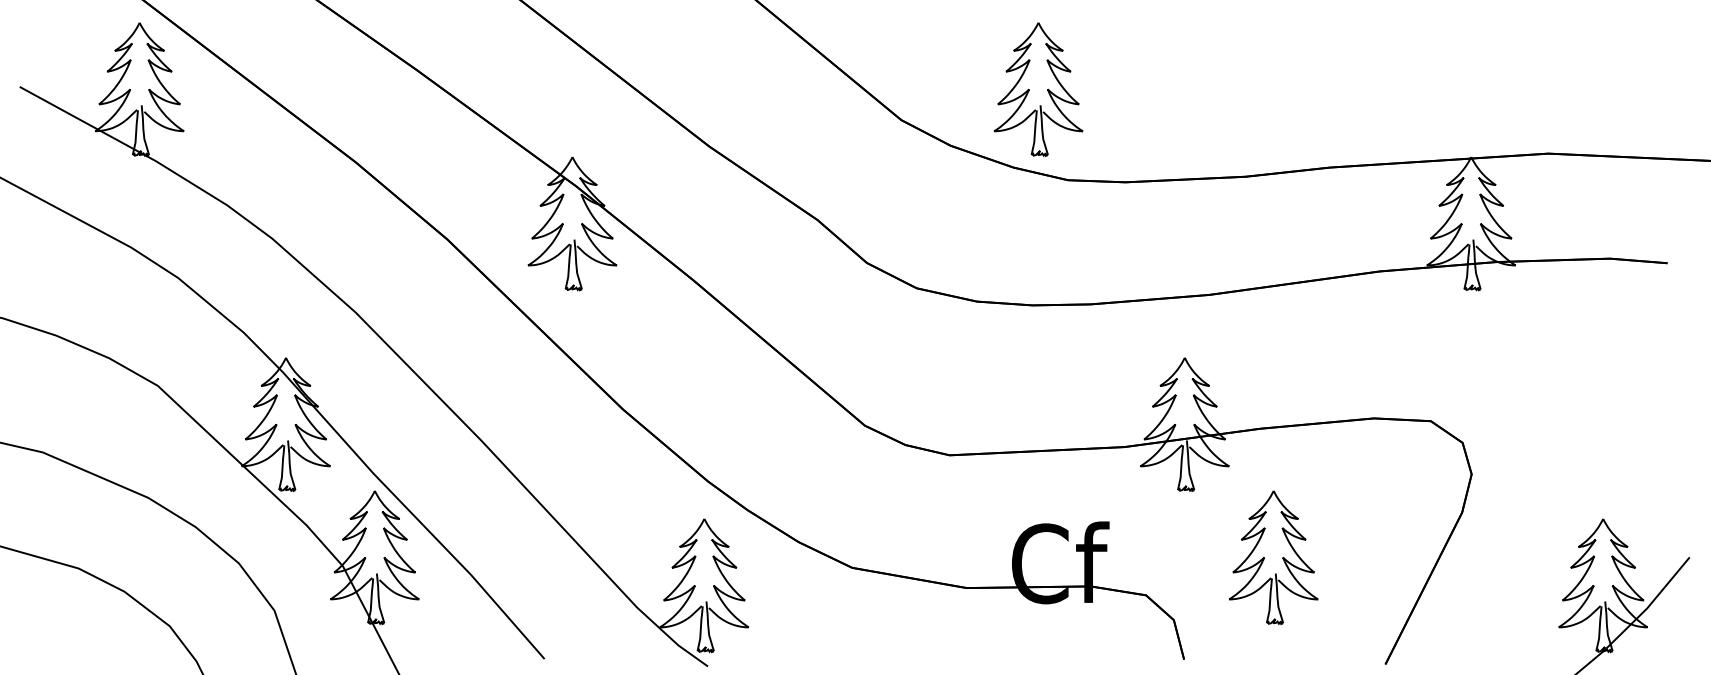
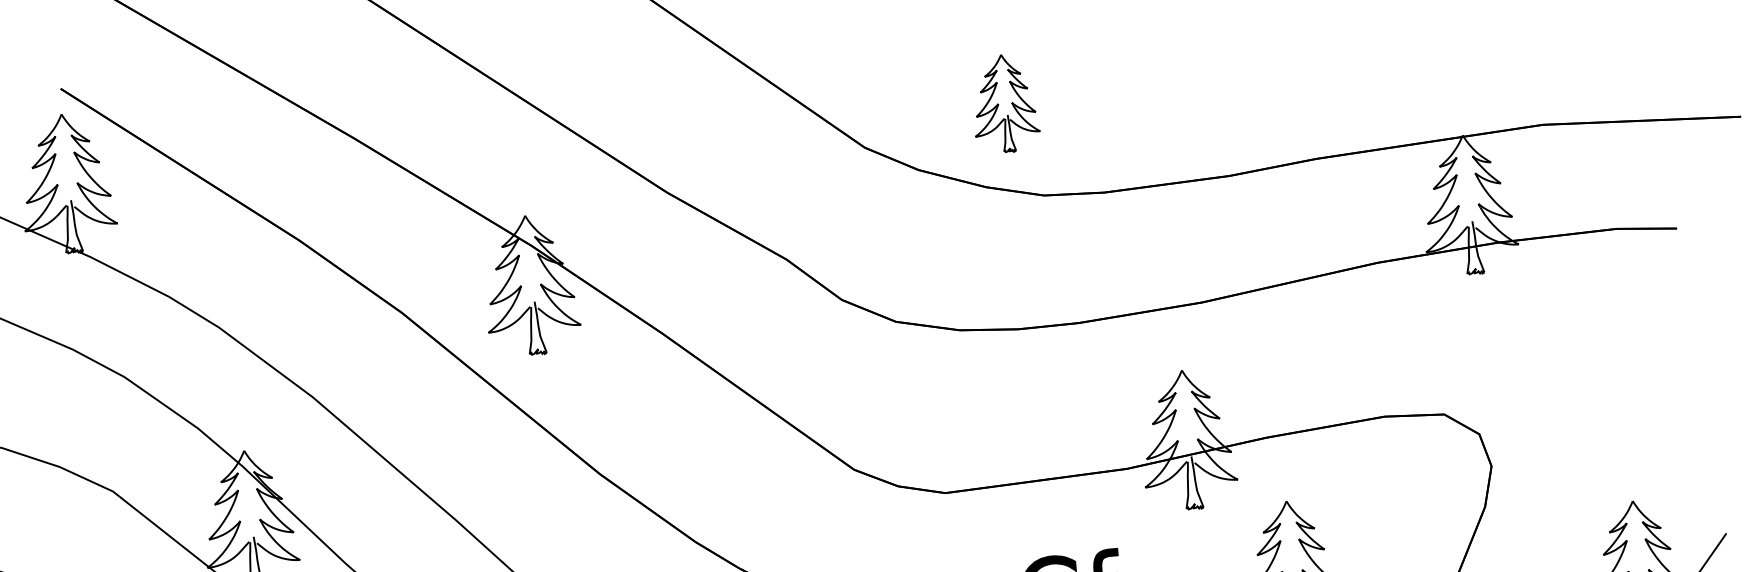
part: (1038, 89) -> (1005, 103), size x0.7

